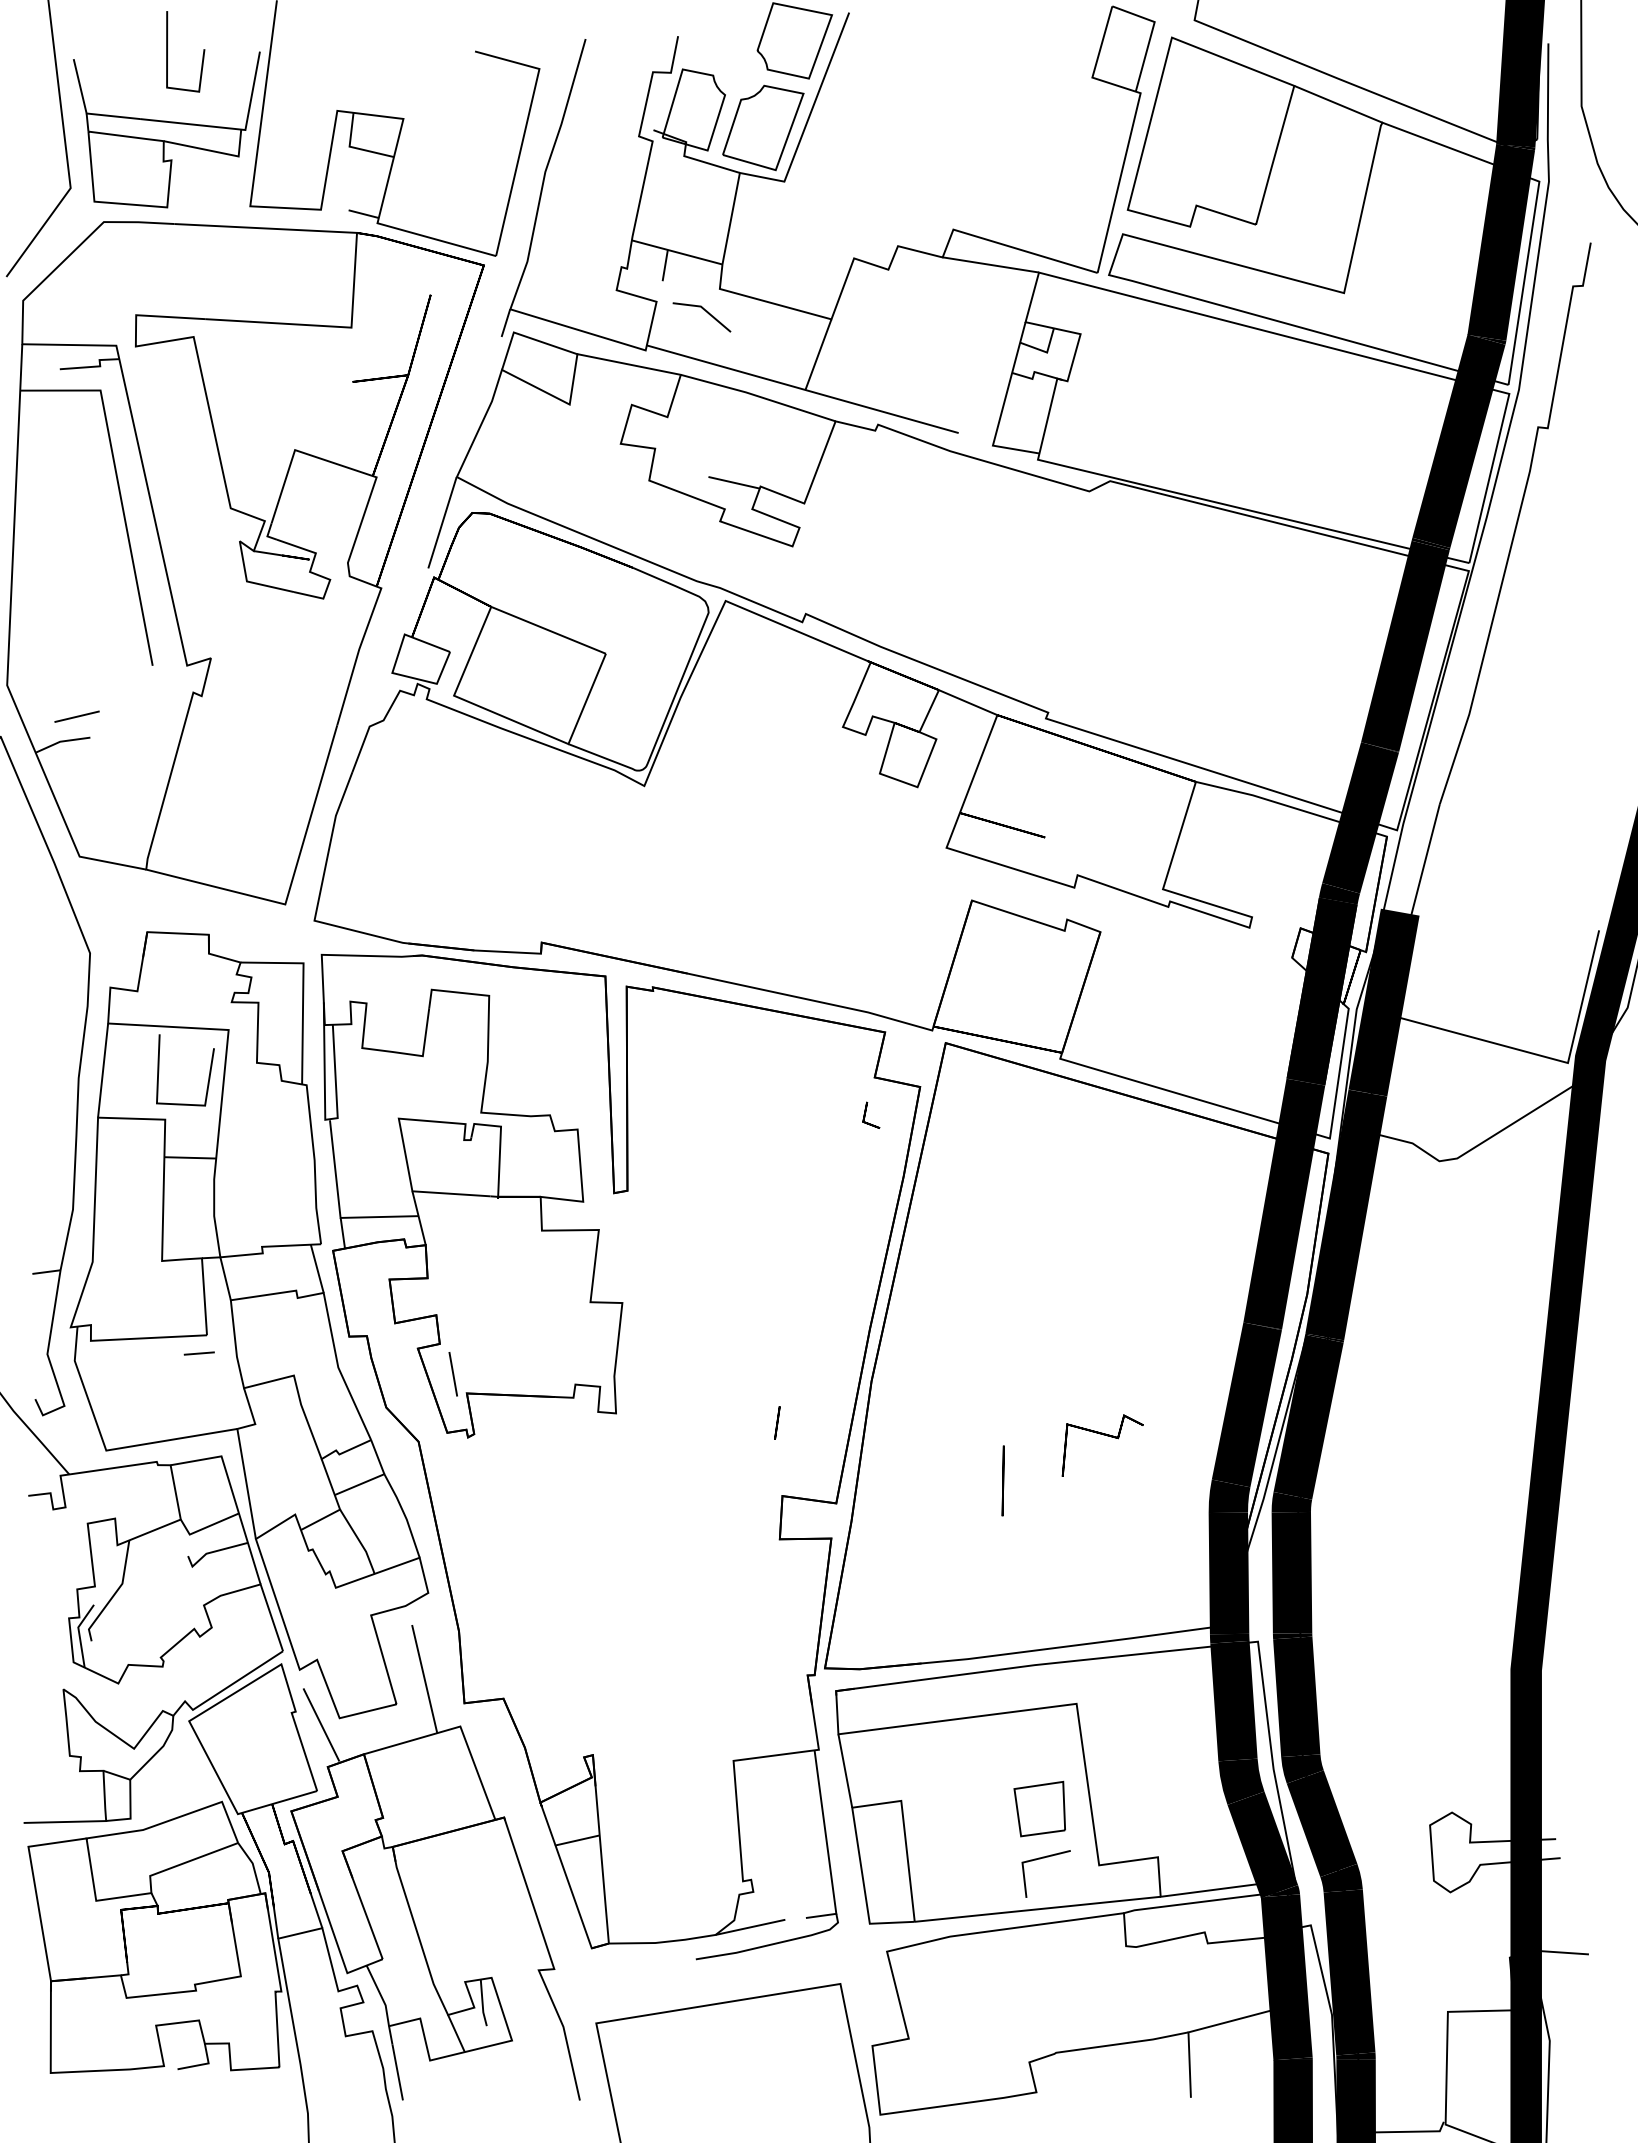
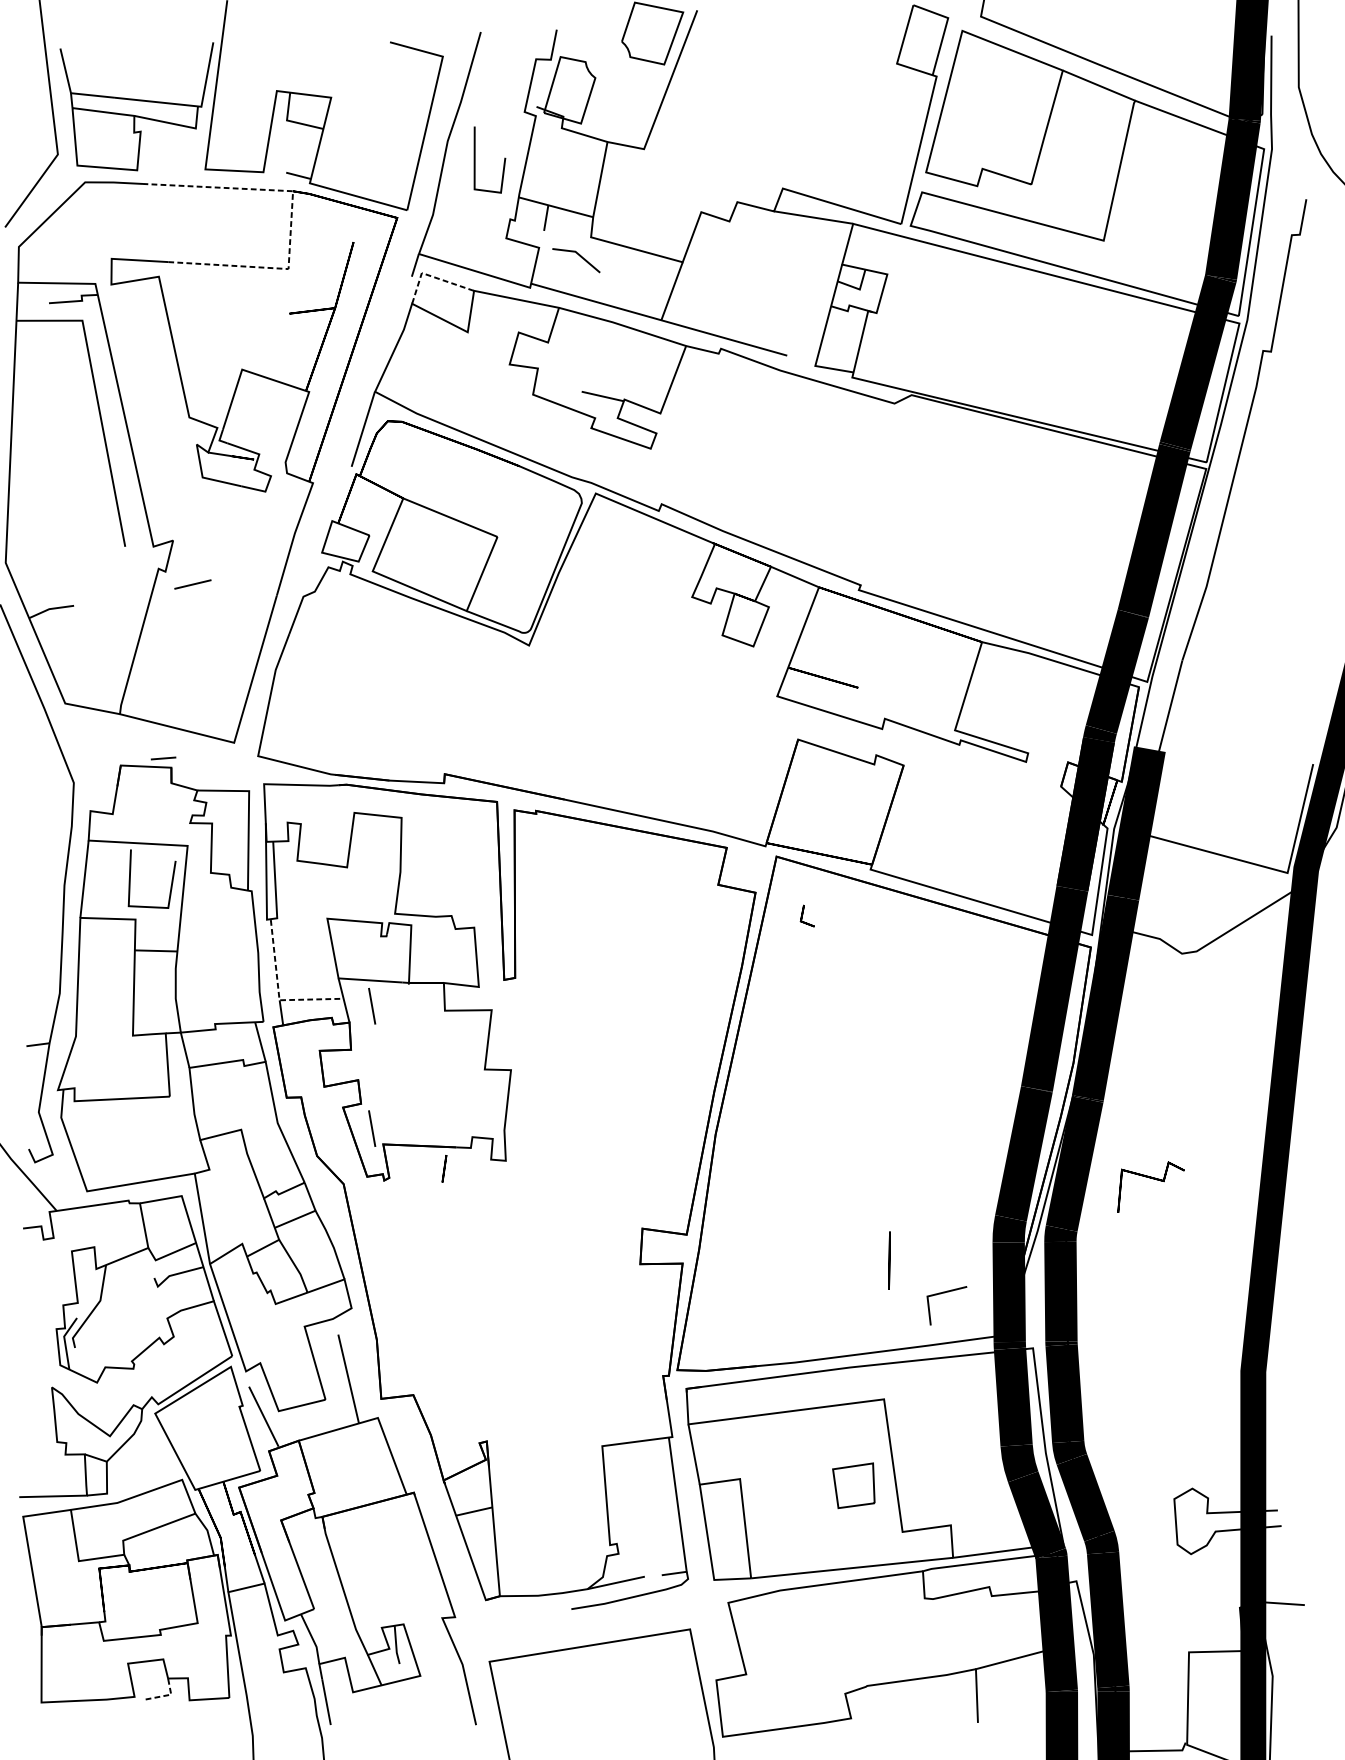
line: (202, 54) -> (503, 162), moved
part: (763, 127) -> (626, 104), removed
line: (355, 261) -> (291, 214), solid -> dashed
line: (527, 337) -> (433, 277), solid -> dashed
line: (76, 716) -> (192, 584), moved
part: (871, 1114) -> (807, 915), moved
line: (339, 1209) -> (278, 993), solid -> dashed
line: (452, 1225) -> (371, 1006), added
line: (198, 1353) -> (162, 758), moved
line: (777, 1422) -> (444, 1168), moved
part: (1103, 1435) -> (1151, 1178), moved
line: (1002, 1480) -> (888, 1260), moved
line: (1040, 1859) -> (942, 1293), moved
line: (203, 2064) -> (166, 1695), solid -> dashed

